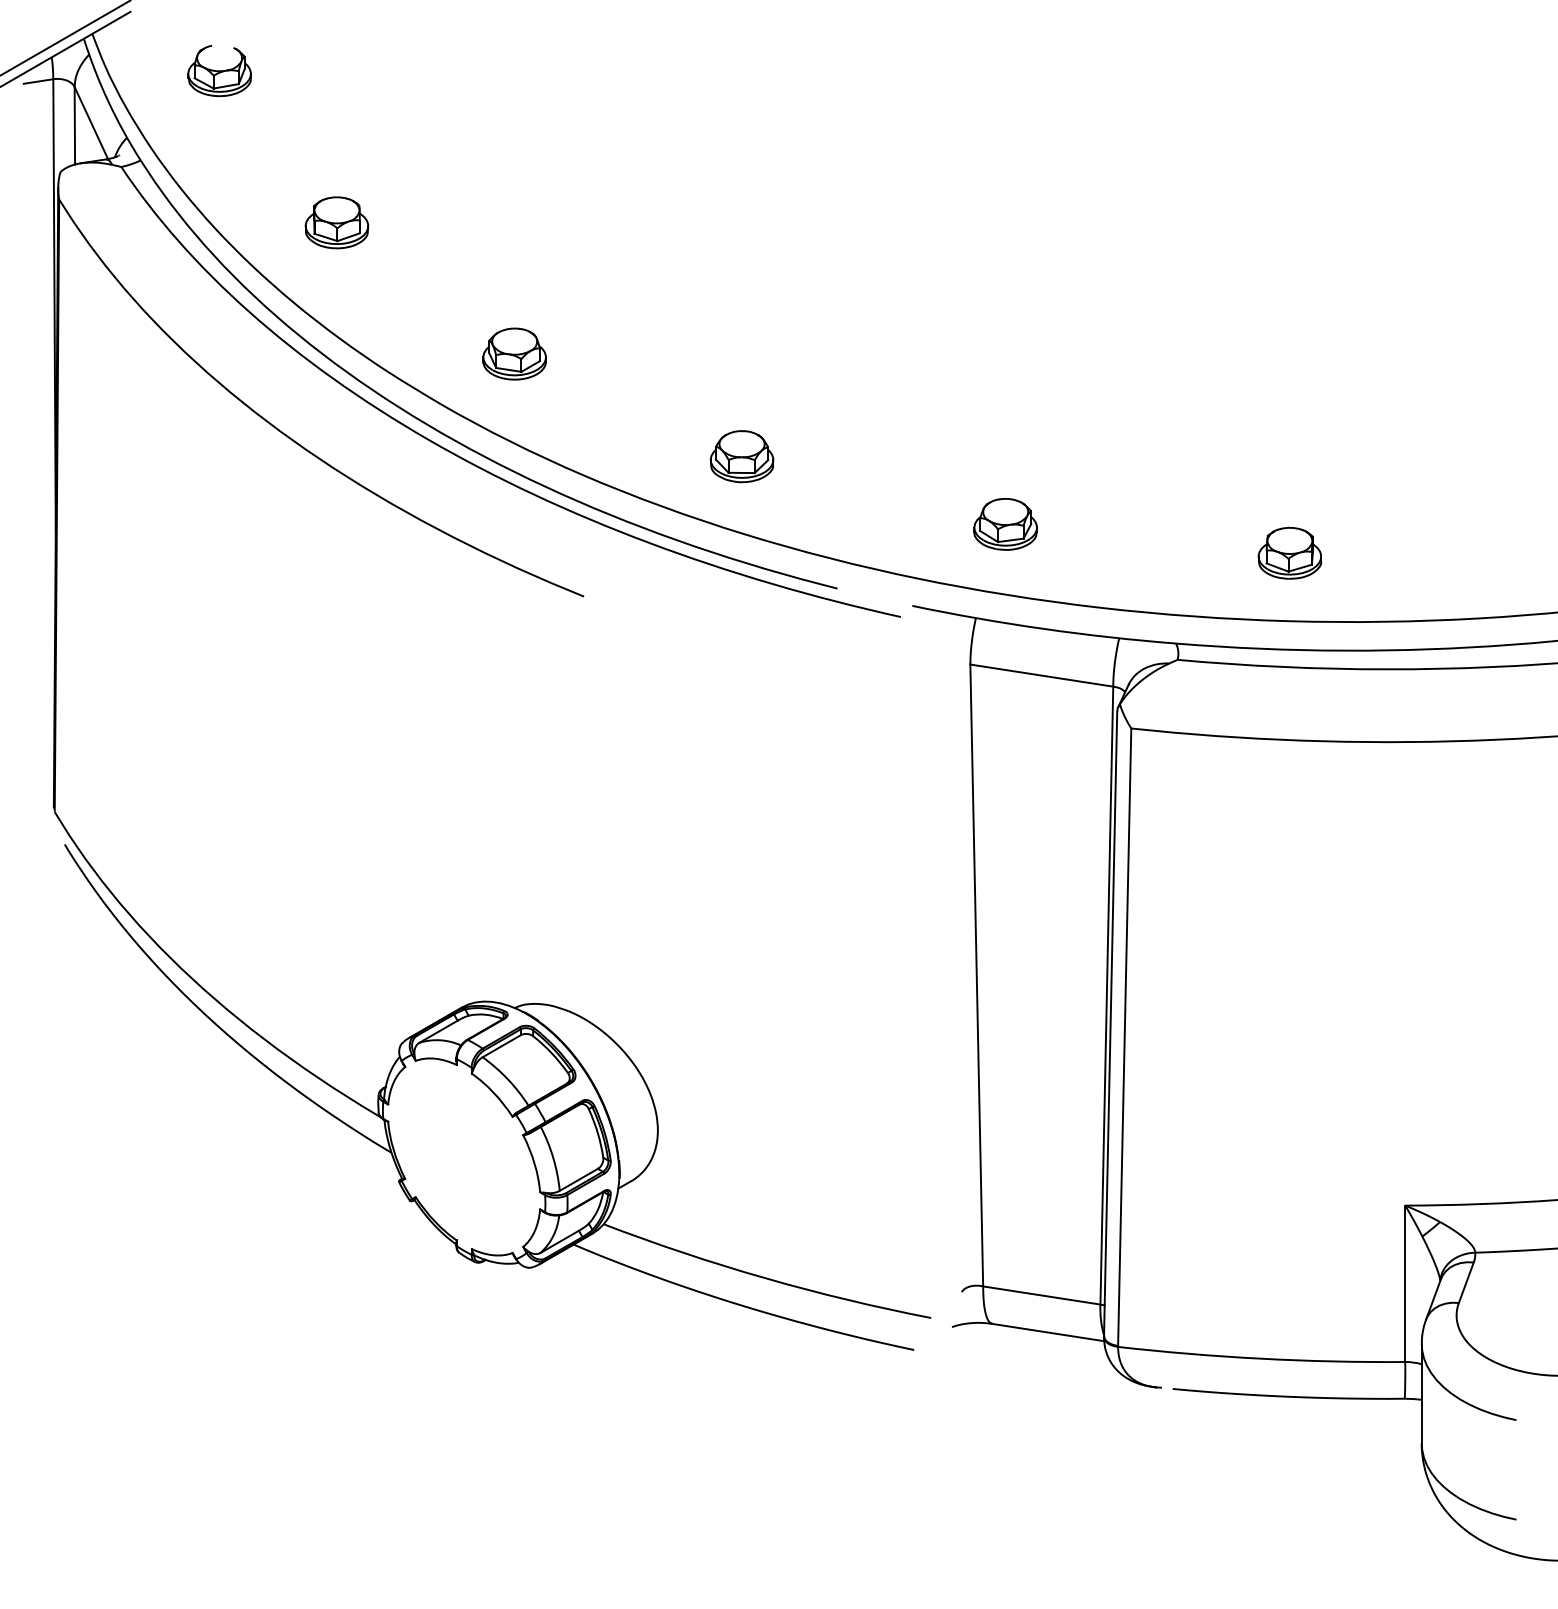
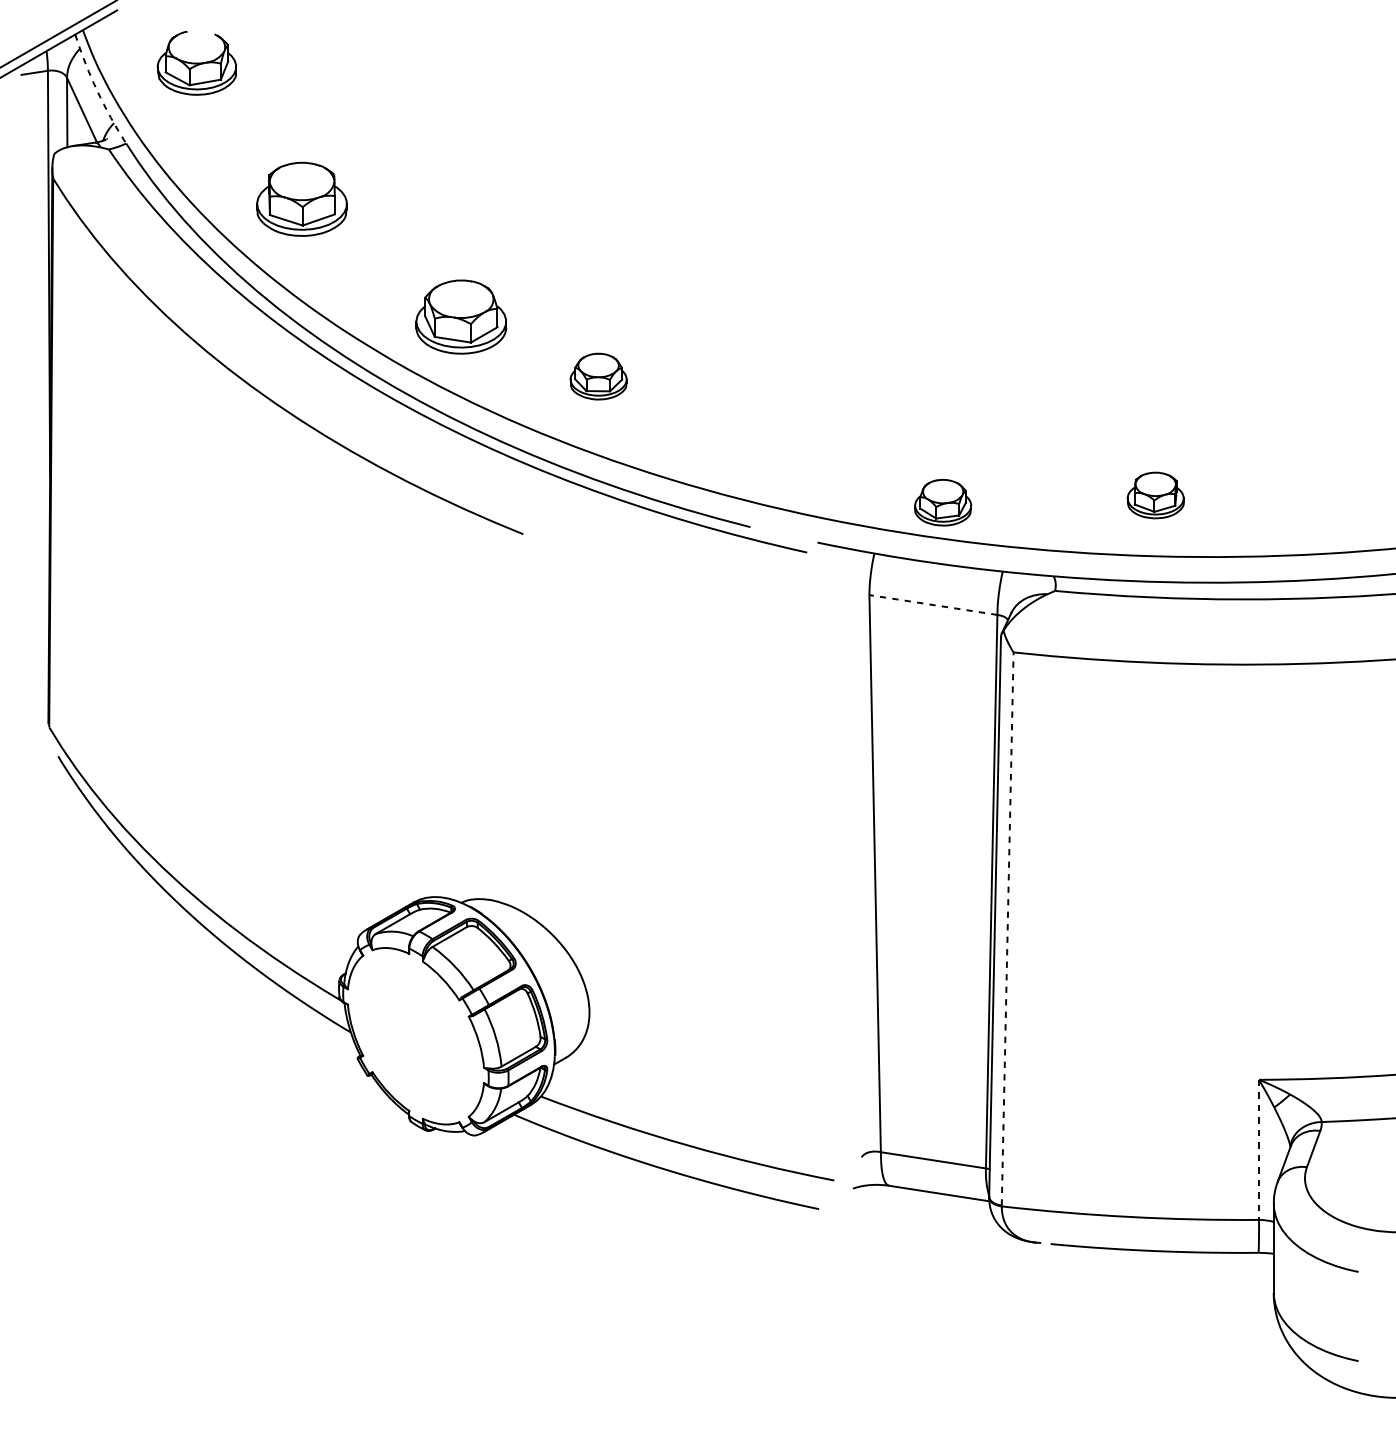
part: (219, 71) -> (196, 63), size x1.4
arc: (108, 101) -> (97, 90), solid -> dashed
part: (336, 222) -> (301, 199), size x1.6
part: (514, 353) -> (461, 316), size x1.6
part: (741, 456) -> (598, 376), moved
part: (1005, 524) -> (943, 502), moved
line: (1041, 675) -> (933, 604), solid -> dashed
line: (1124, 1037) -> (1007, 929), solid -> dashed
line: (1405, 1284) -> (1259, 1150), solid -> dashed

